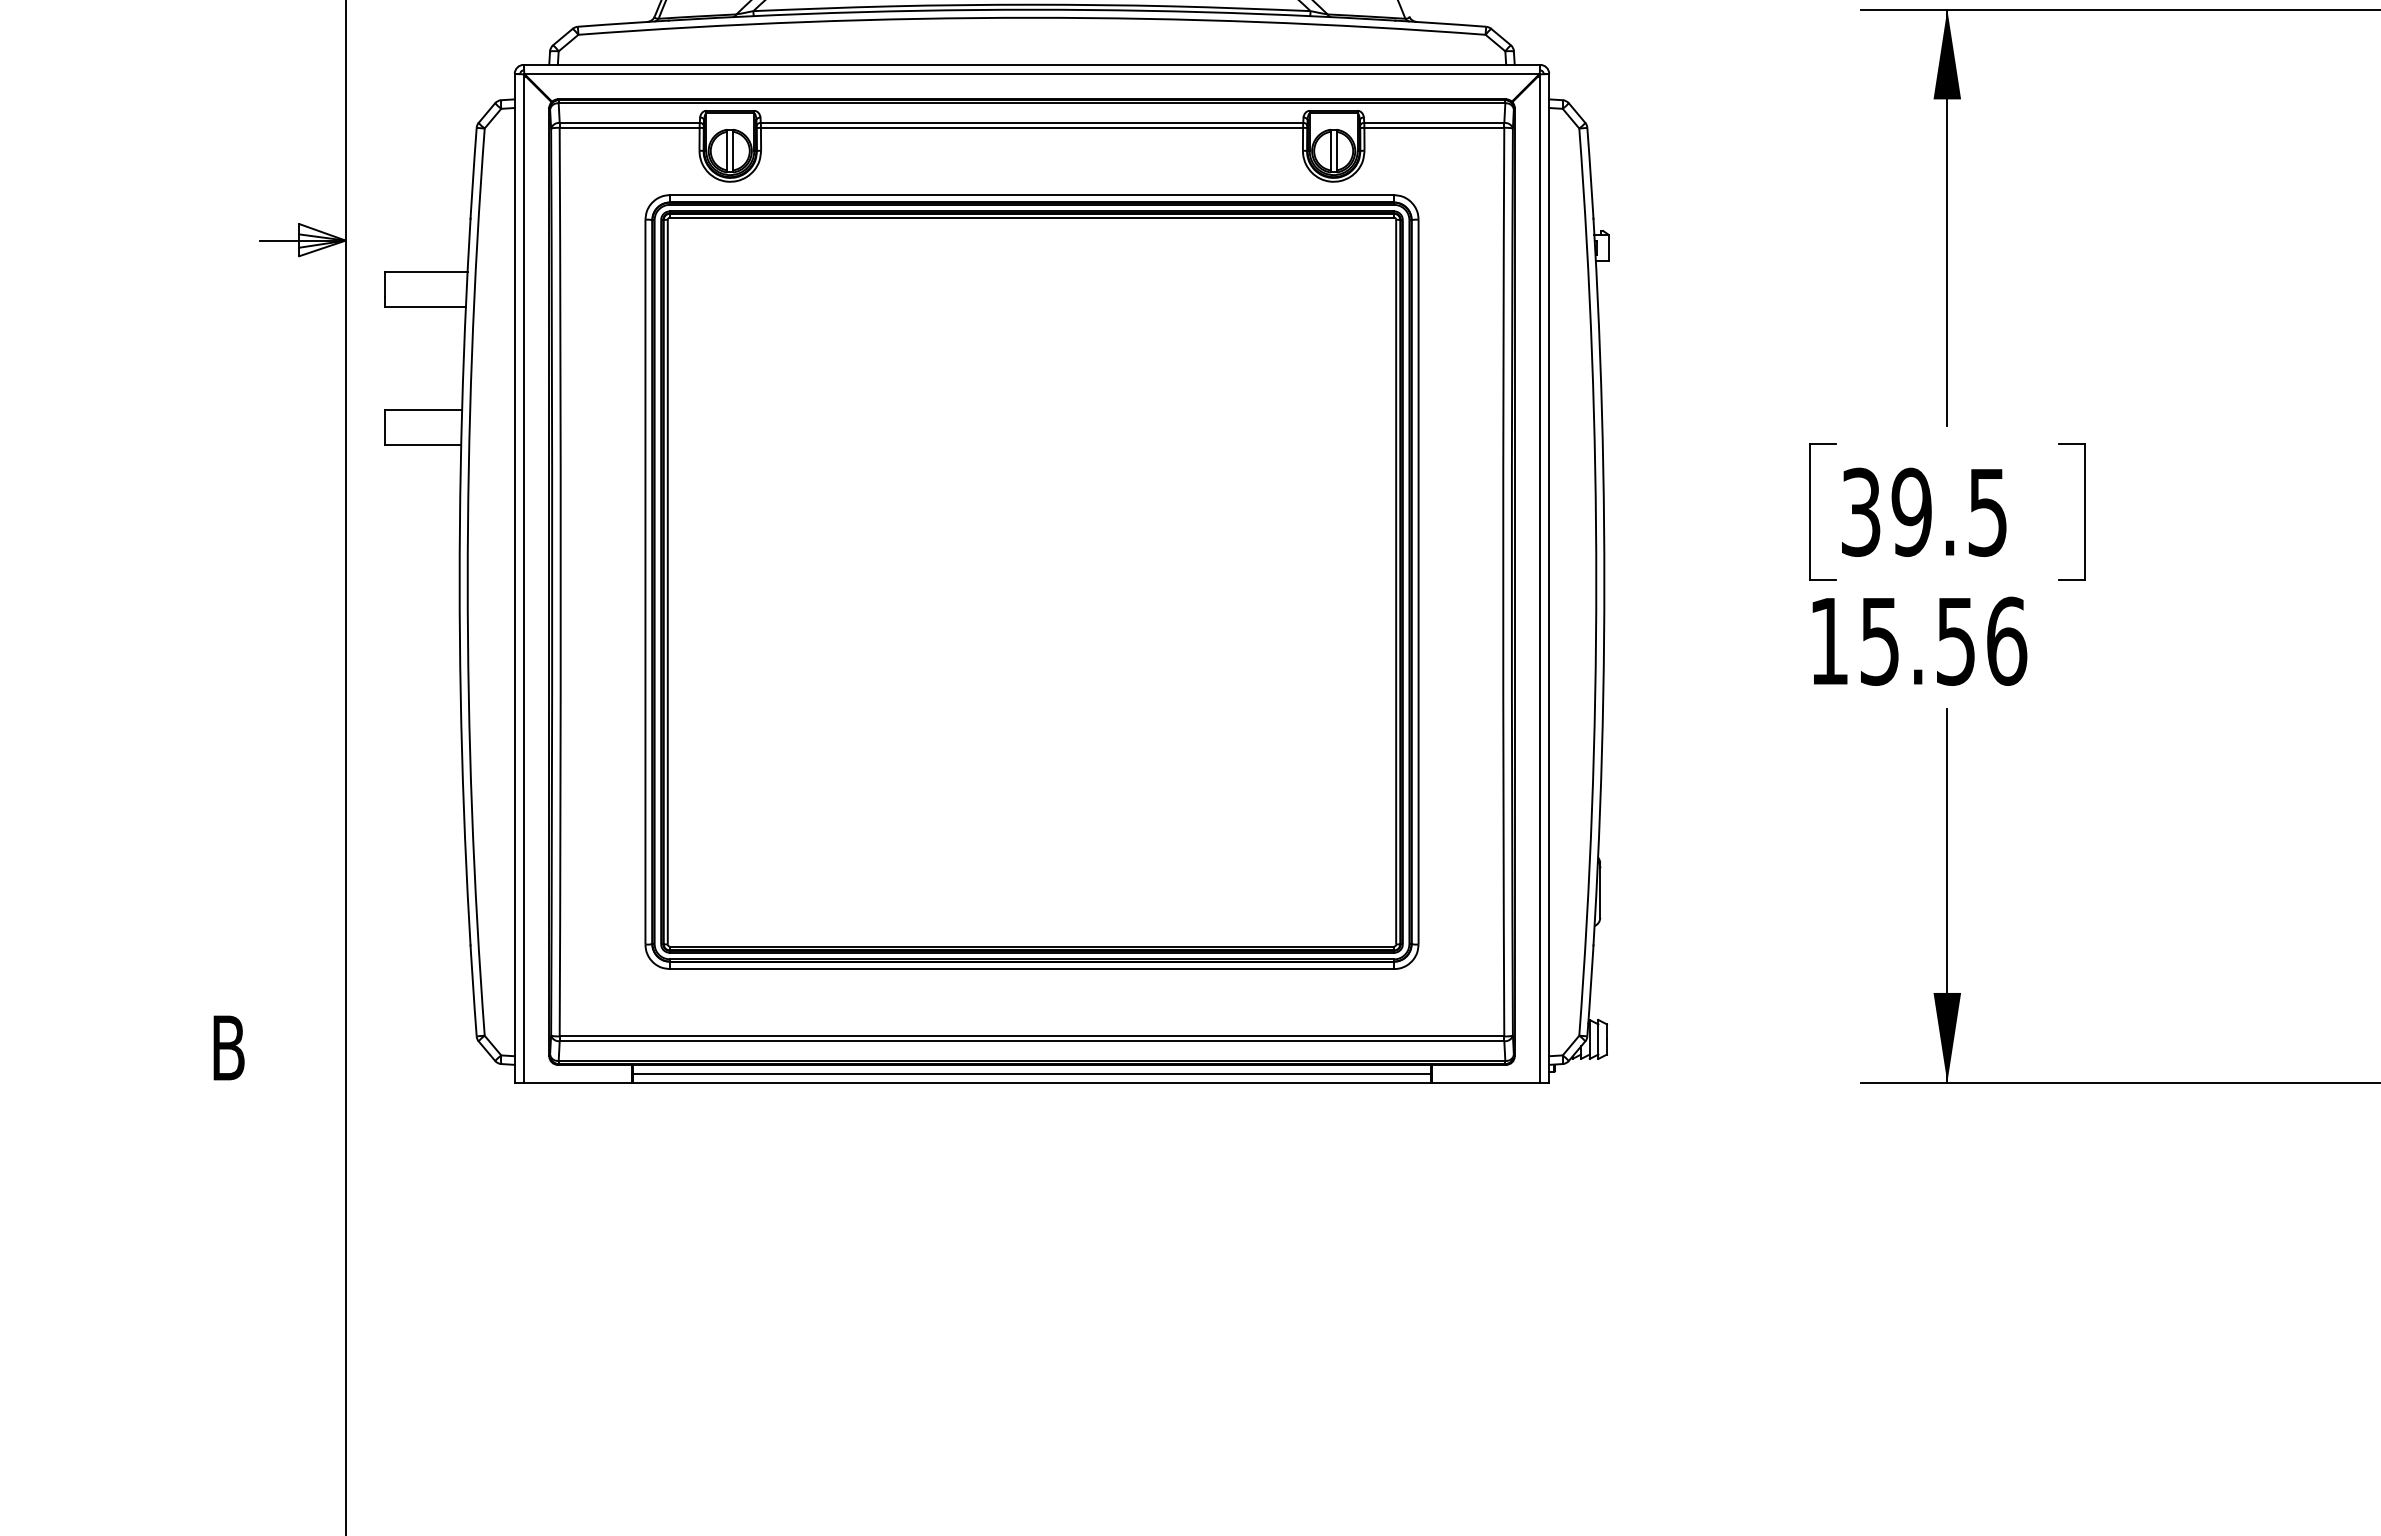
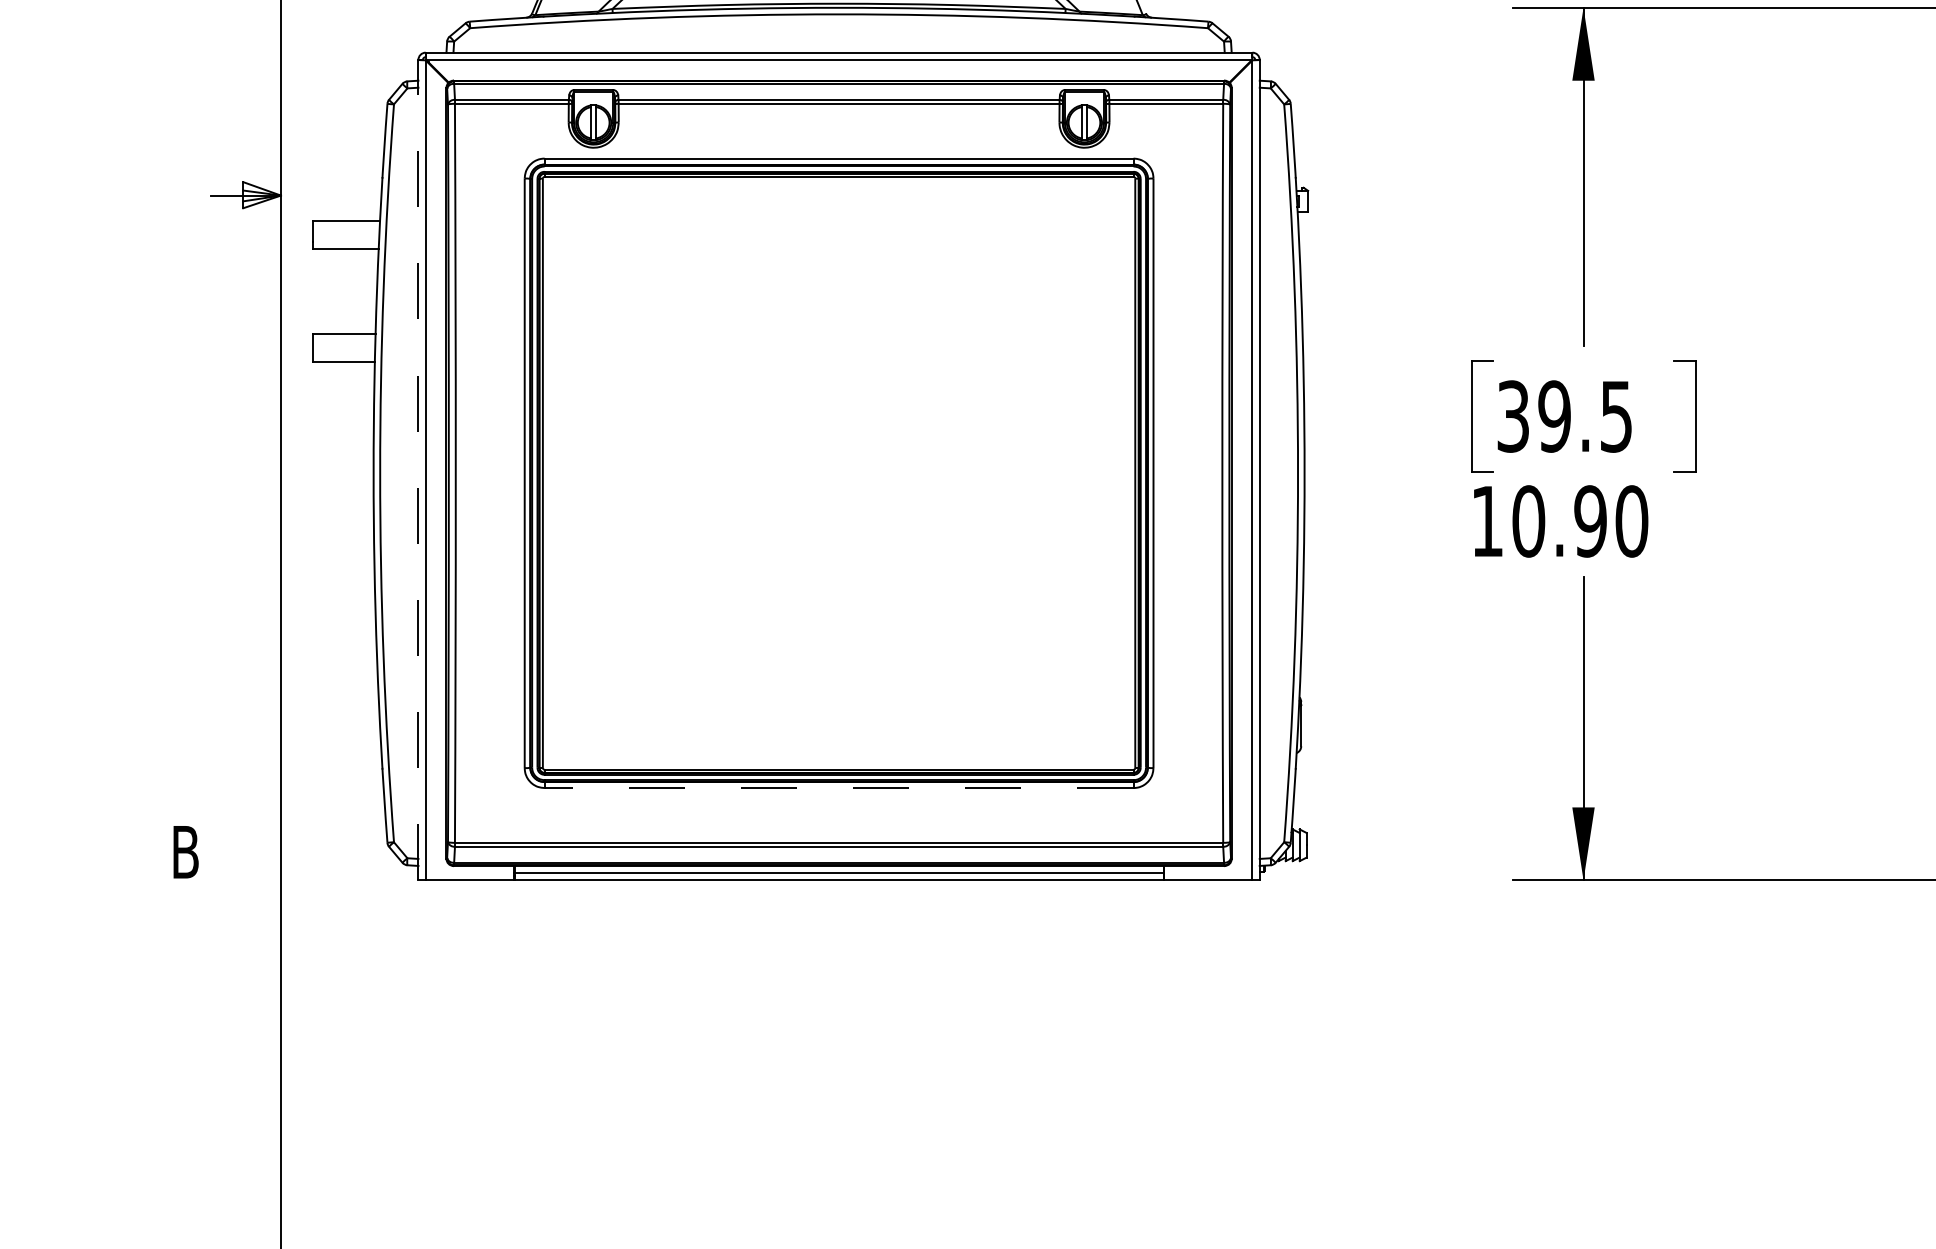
line: (514, 577) -> (418, 469), solid -> dashed
text: (1943, 640) -> (1580, 520), 15.56 -> 10.90
line: (1031, 969) -> (838, 788), solid -> dashed

